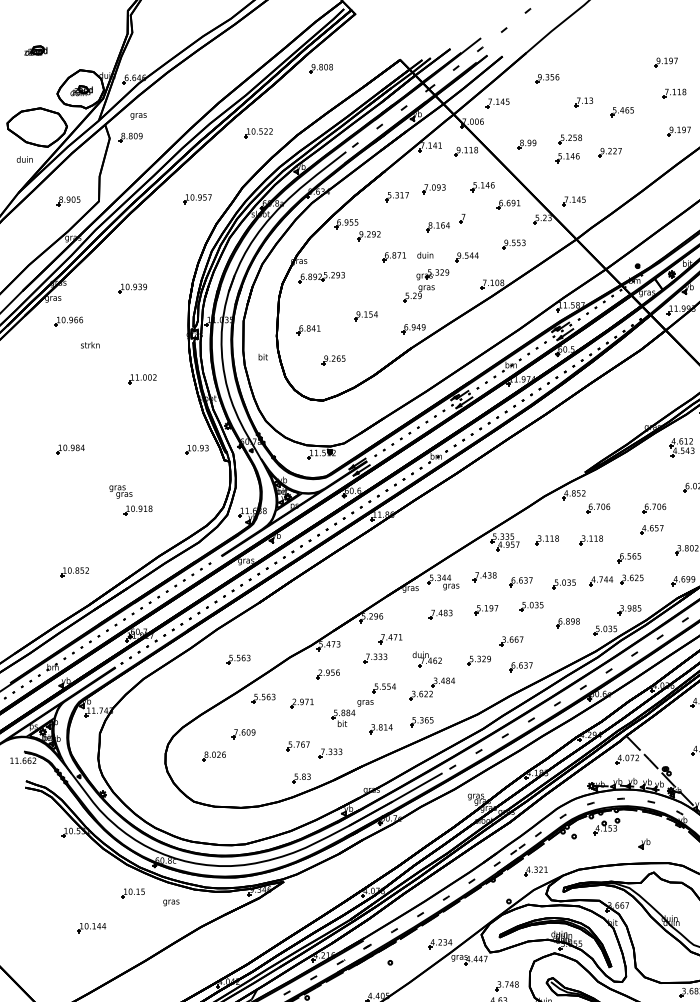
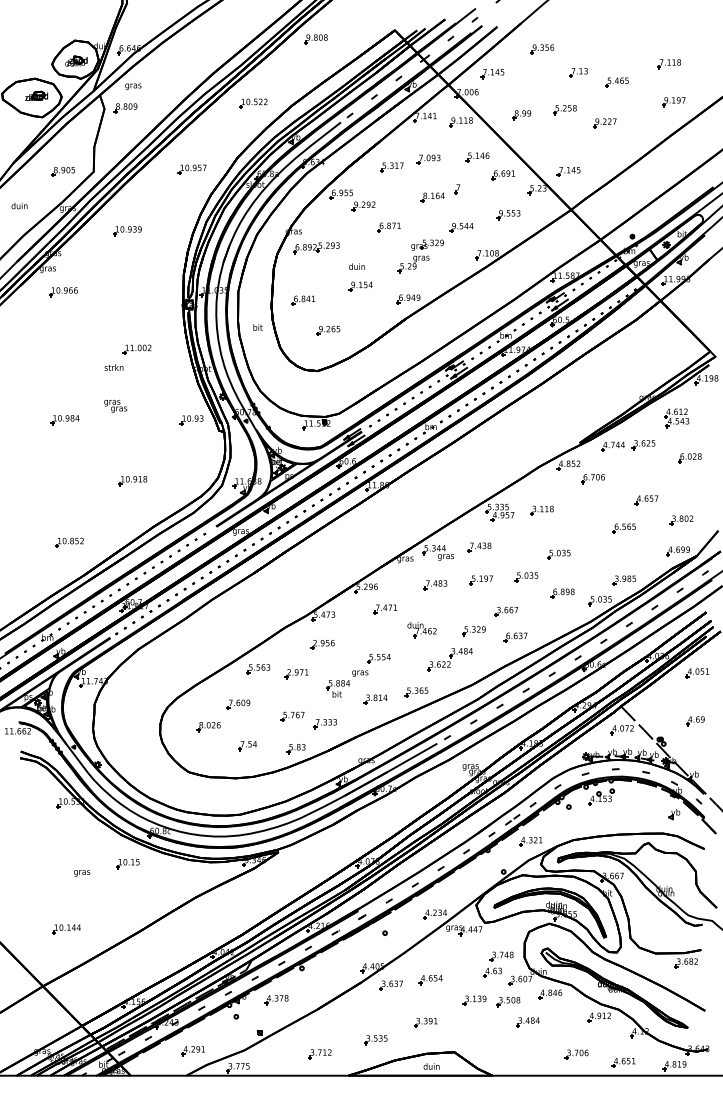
part: (35, 50) -> (36, 95), moved
part: (665, 63) -> (660, 33), removed
part: (567, 158) -> (562, 128), removed
text: (24, 159) -> (19, 205), moved
text: (424, 255) -> (356, 266), moved
part: (132, 289) -> (127, 231), moved
text: (89, 345) -> (113, 367), moved
text: (120, 492) -> (115, 406), moved
part: (653, 509) -> (648, 479), removed
part: (590, 540) -> (585, 510), removed
part: (616, 580) -> (628, 445), moved
part: (520, 582) -> (515, 552), removed
part: (374, 659) -> (369, 629), removed
part: (238, 660) -> (233, 630), removed
part: (431, 689) -> (449, 659), moved
part: (252, 776) -> (247, 746), added
part: (644, 844) -> (674, 814), moved
text: (171, 903) -> (82, 873), moved
part: (91, 928) -> (66, 929), moved

